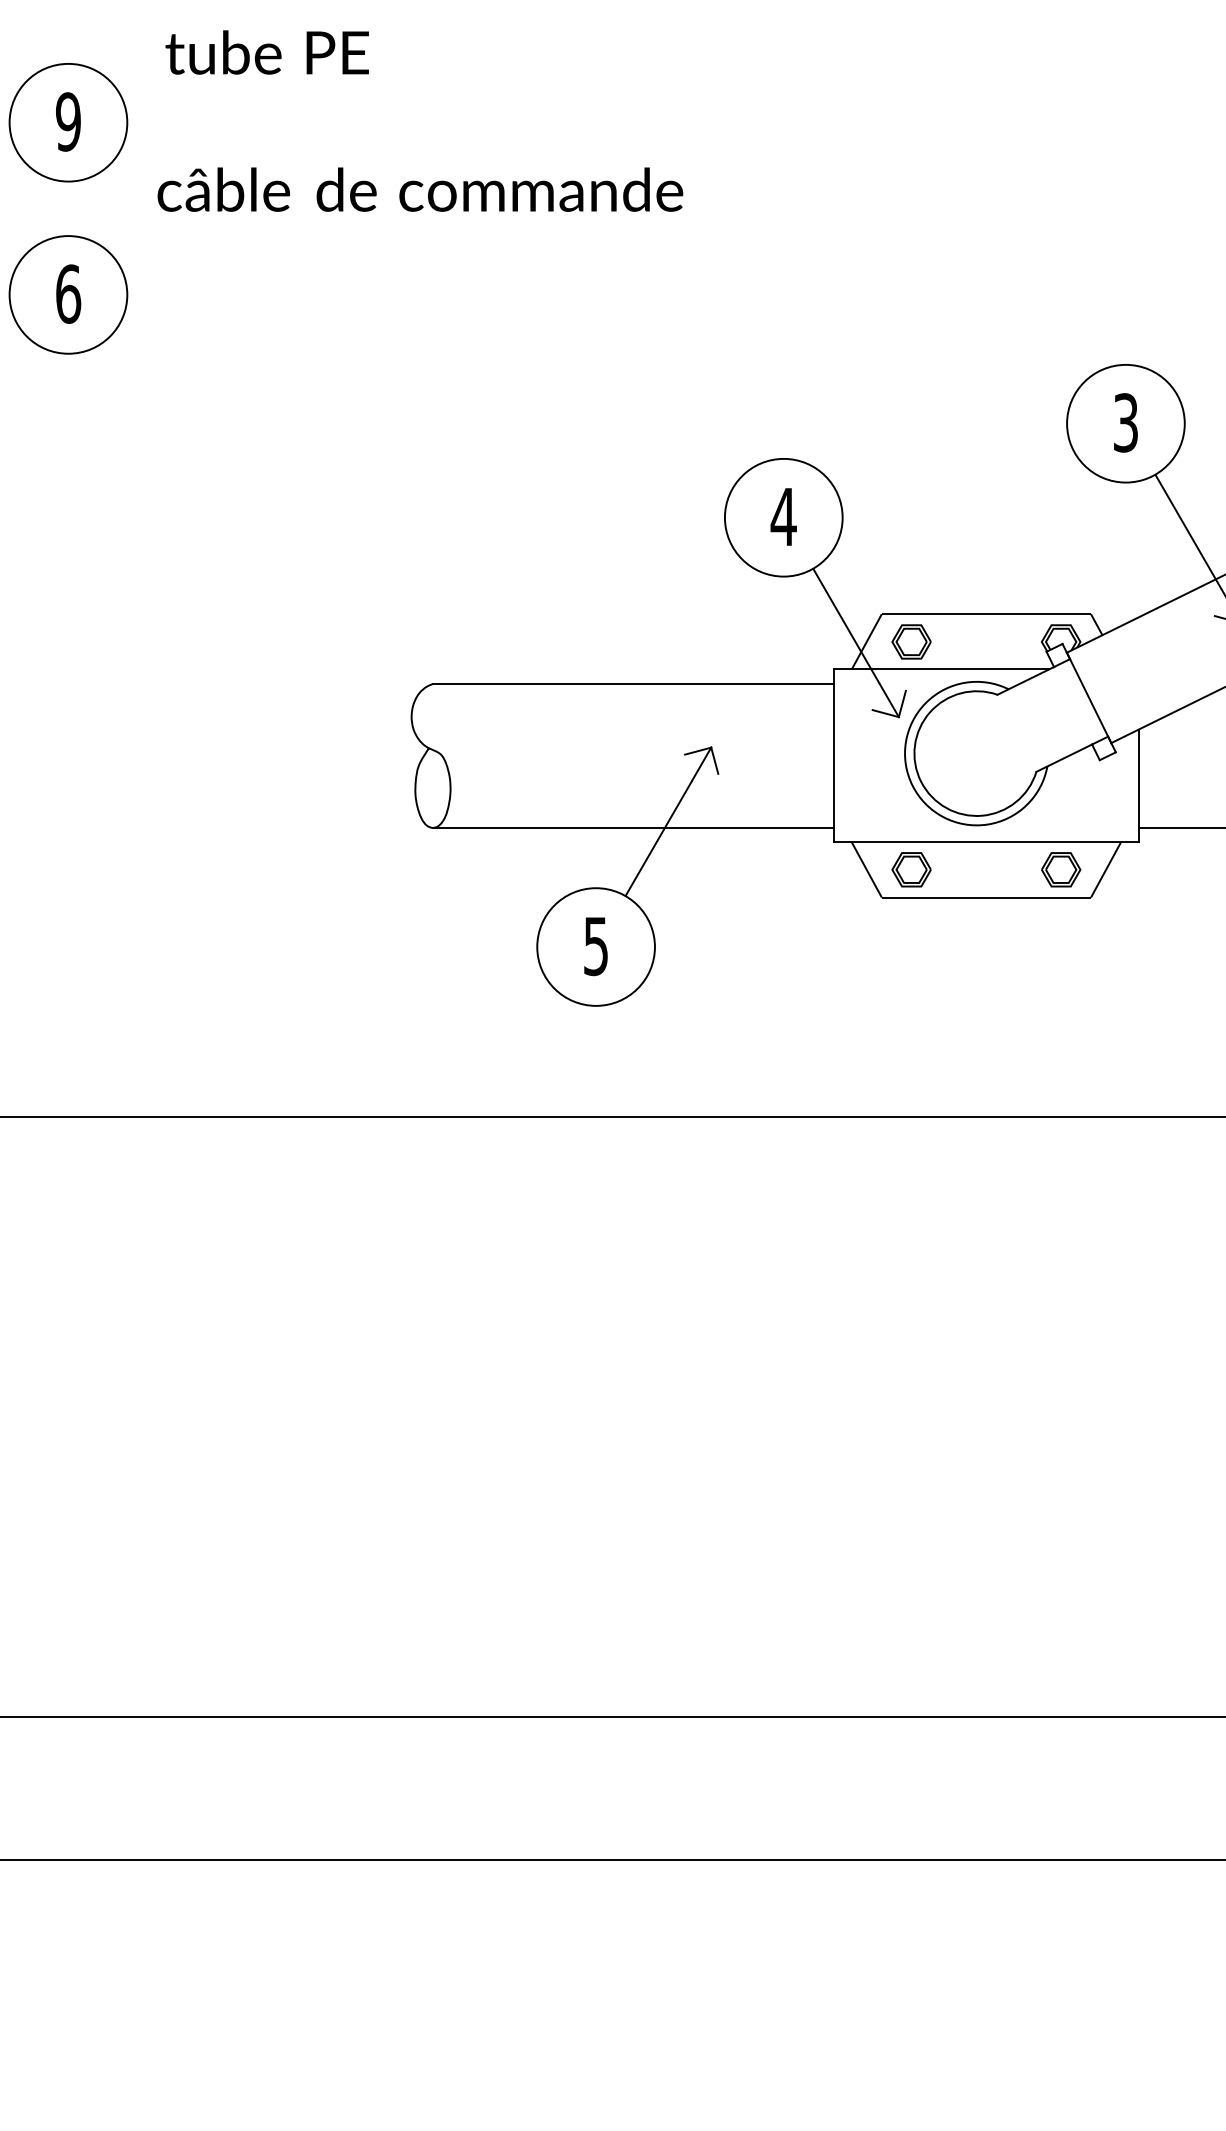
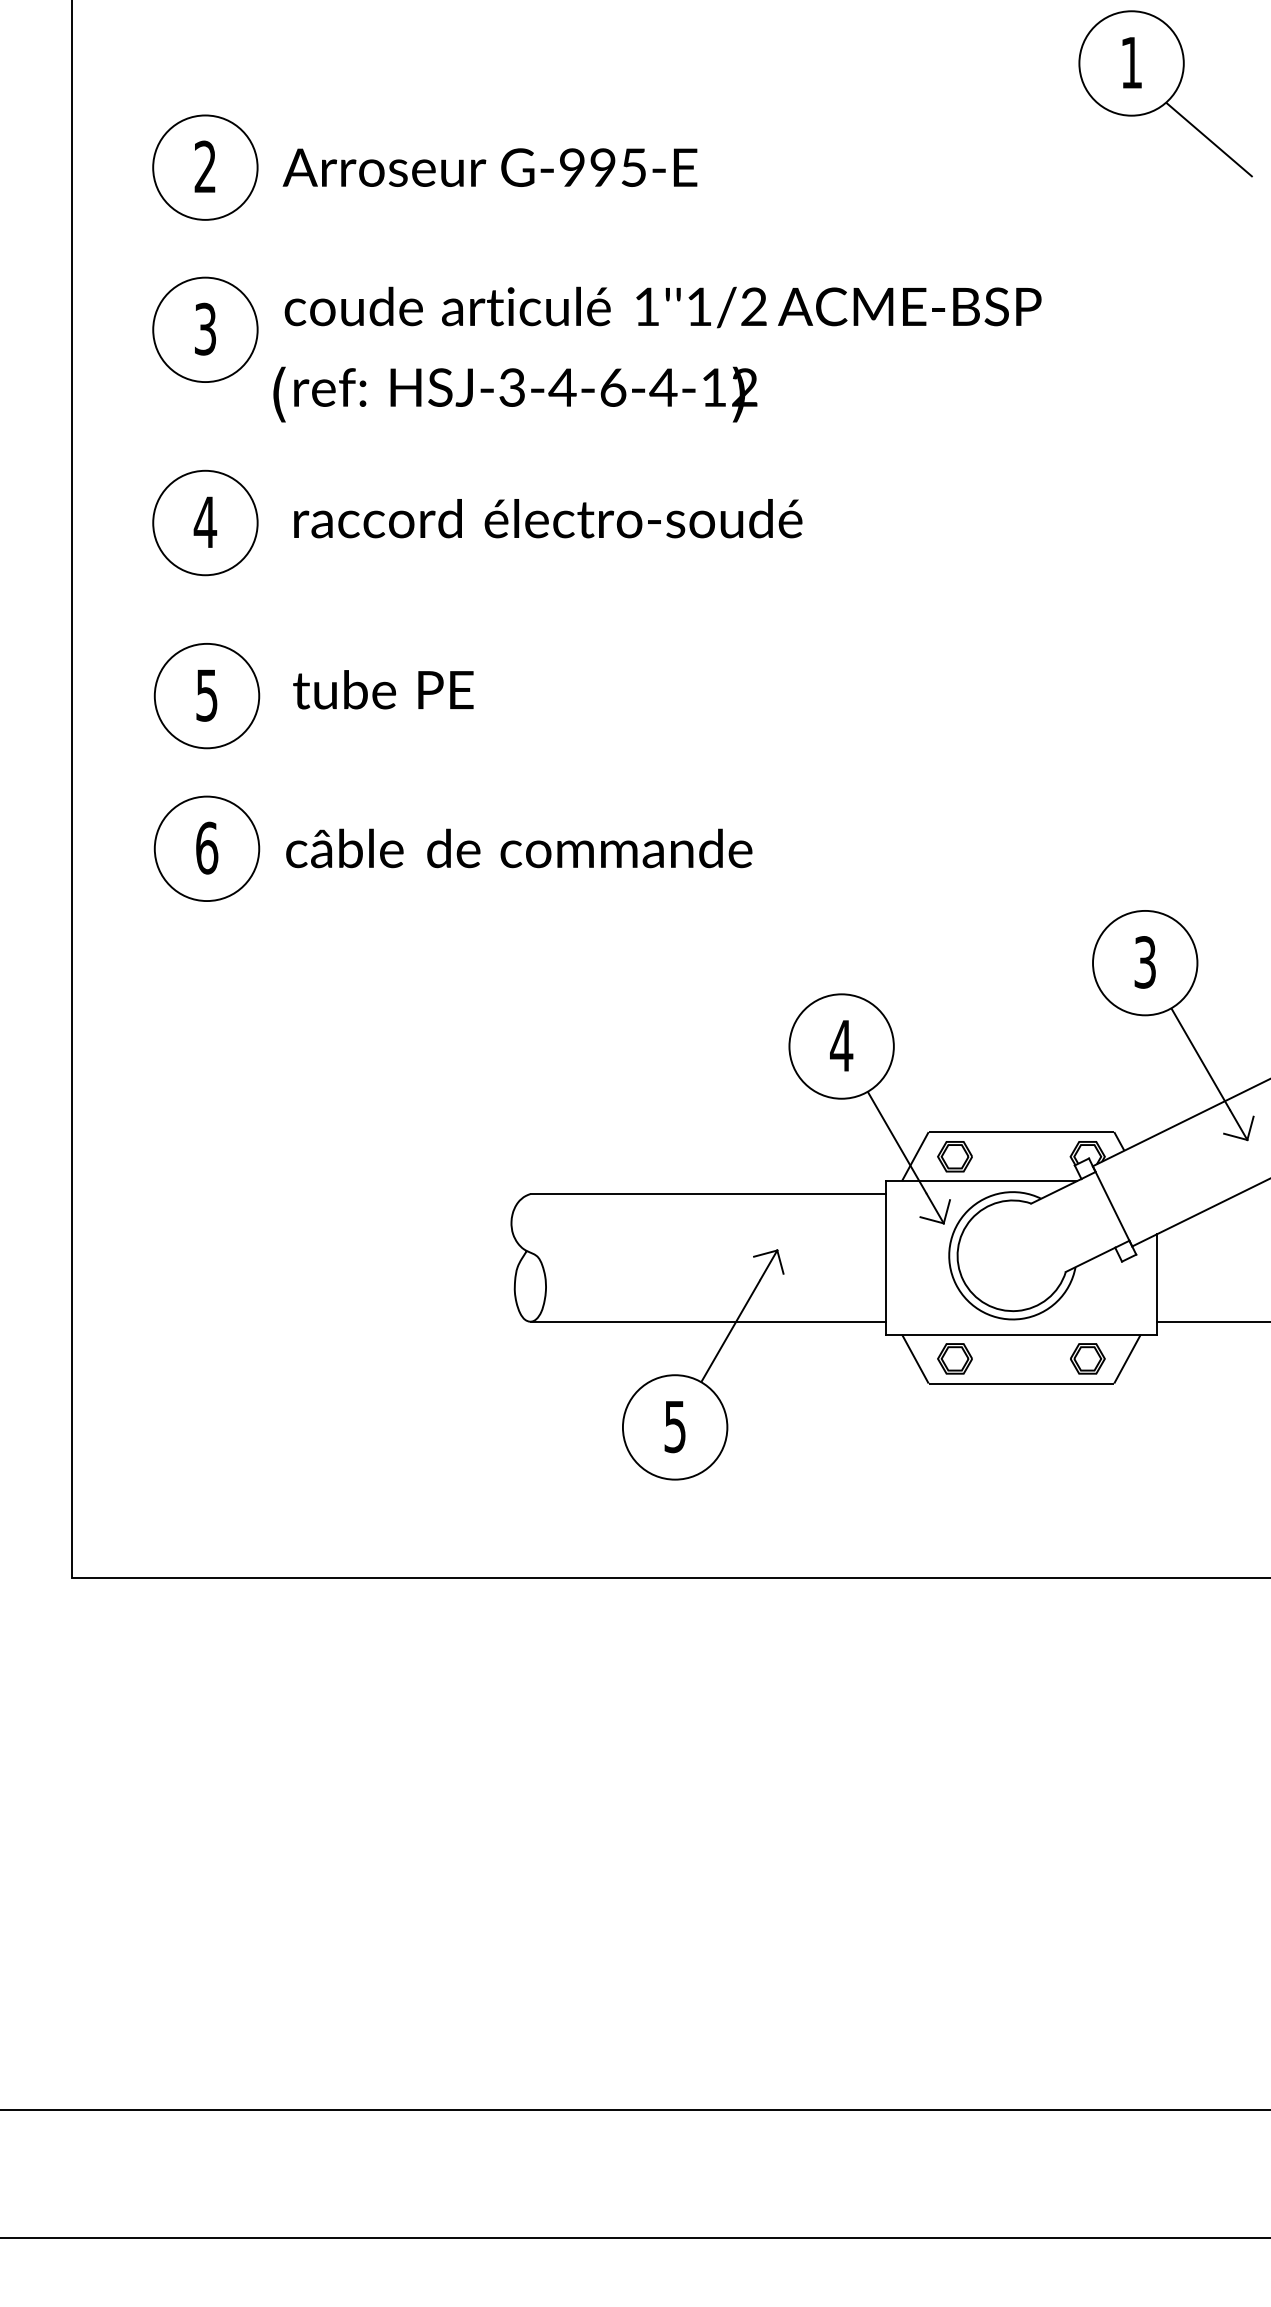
text: (267, 52) -> (383, 689), moved
text: (67, 122) -> (206, 695), 9 -> 5
text: (420, 189) -> (519, 848), moved

